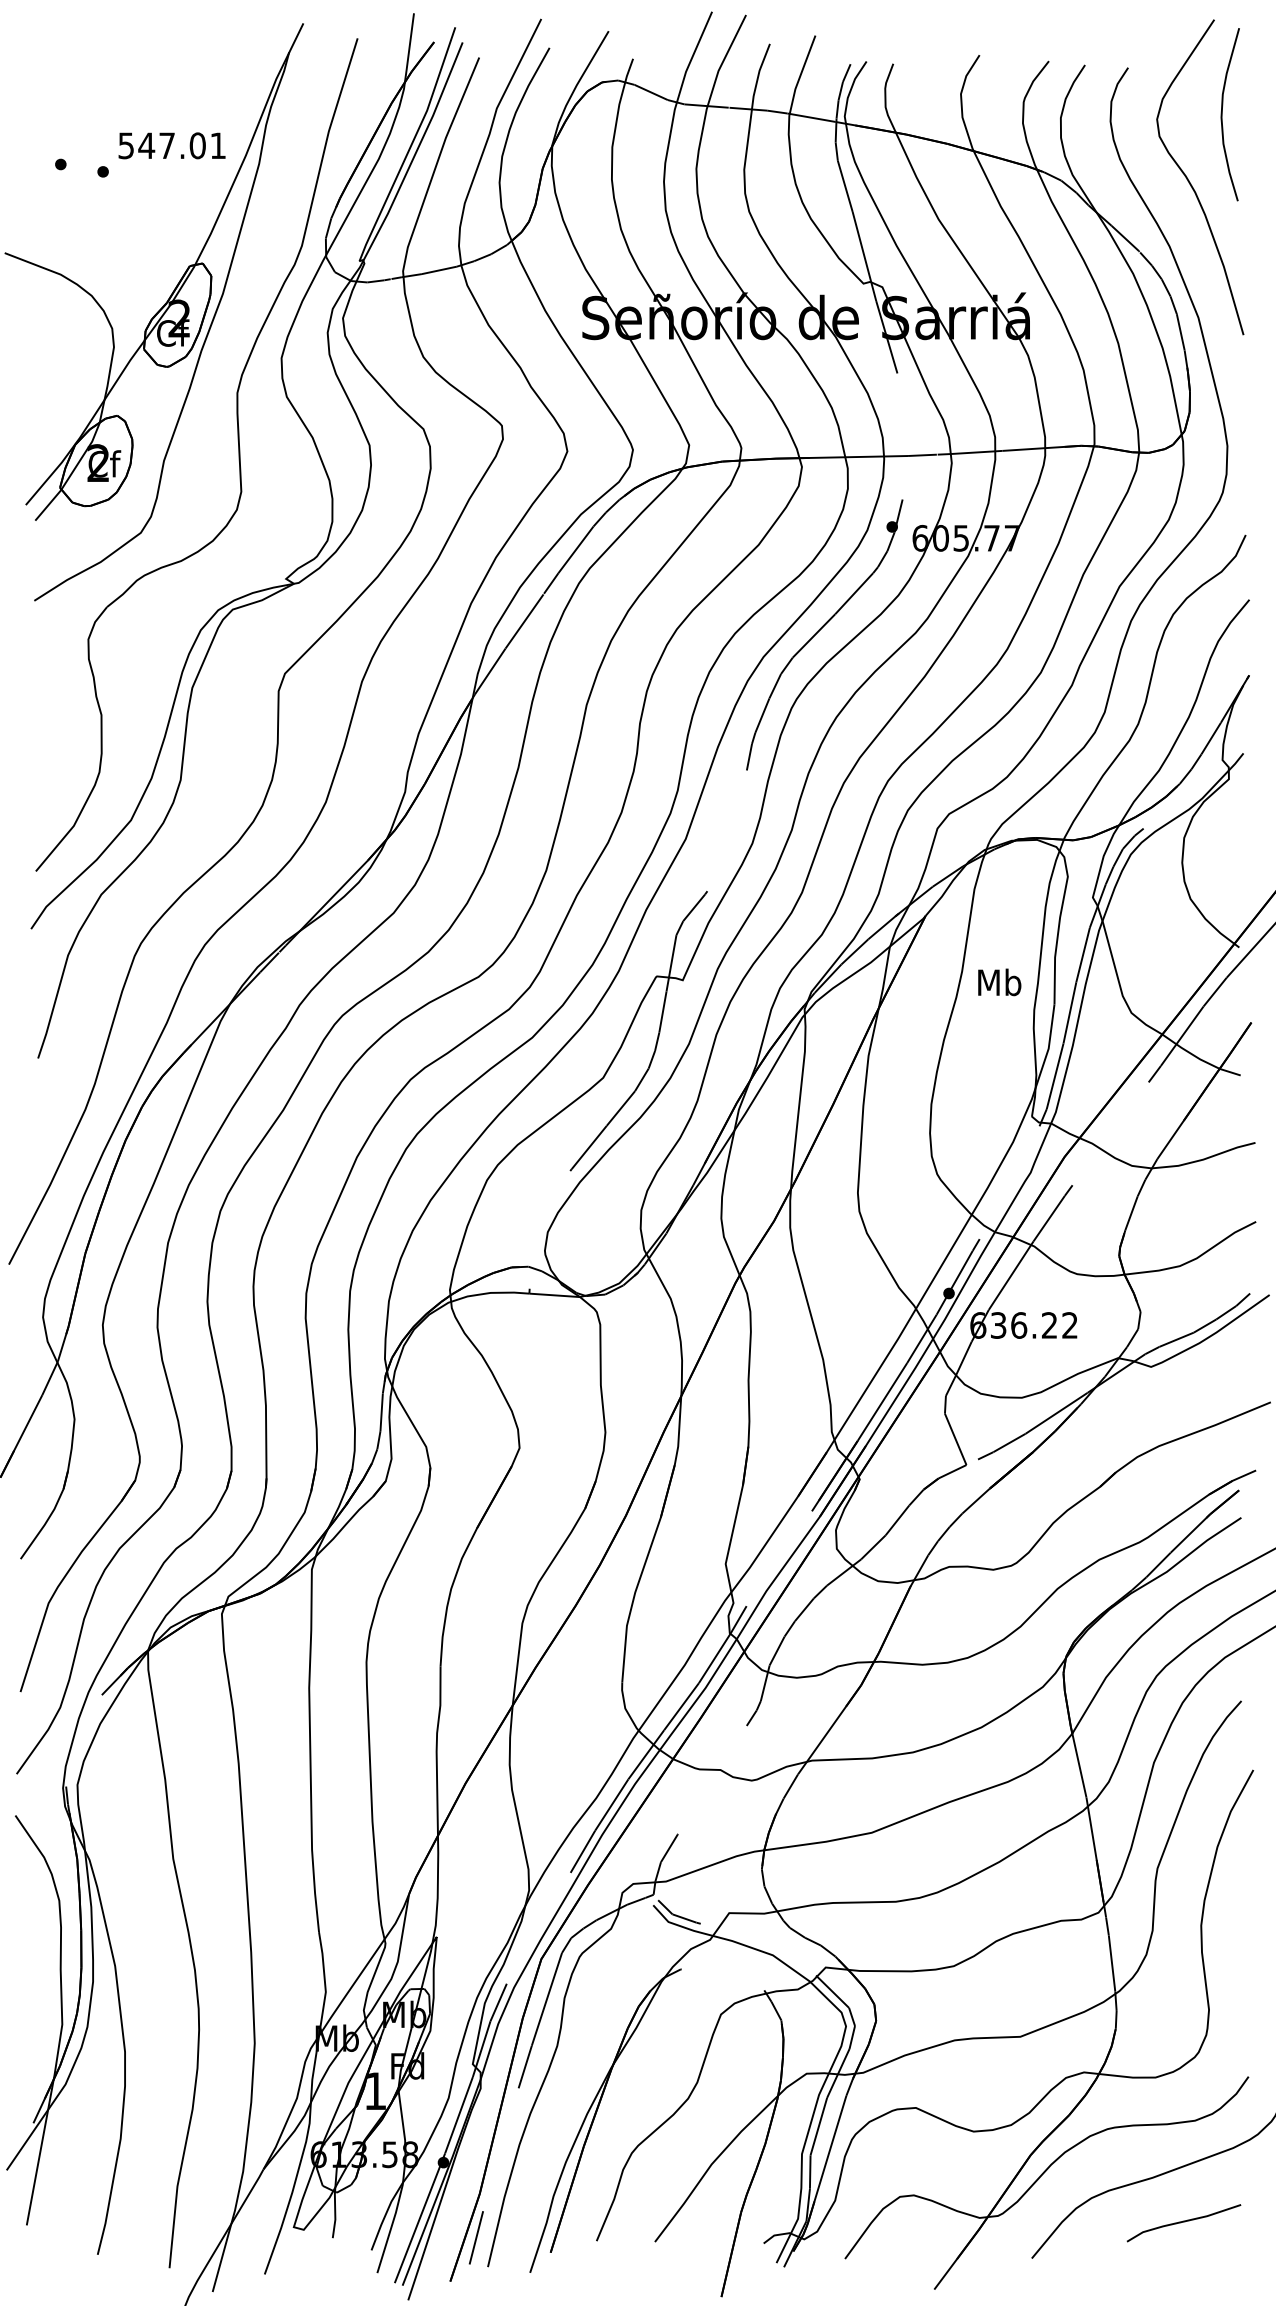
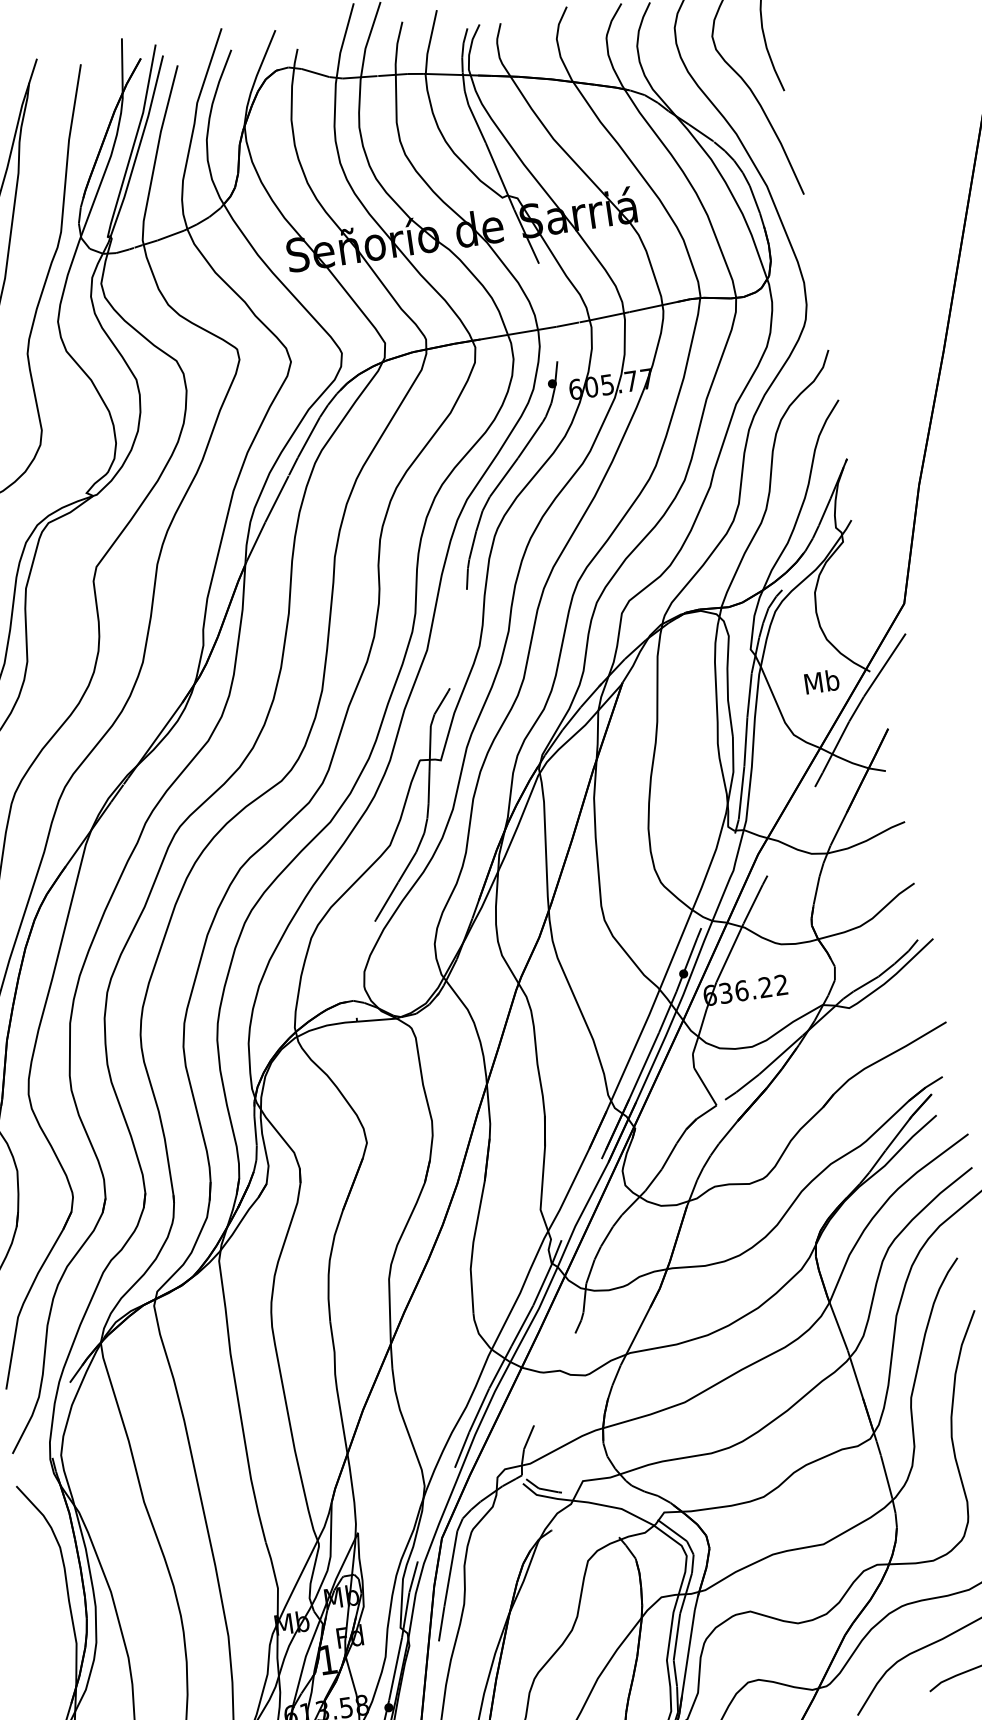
text: (999, 982) -> (821, 681), moved

